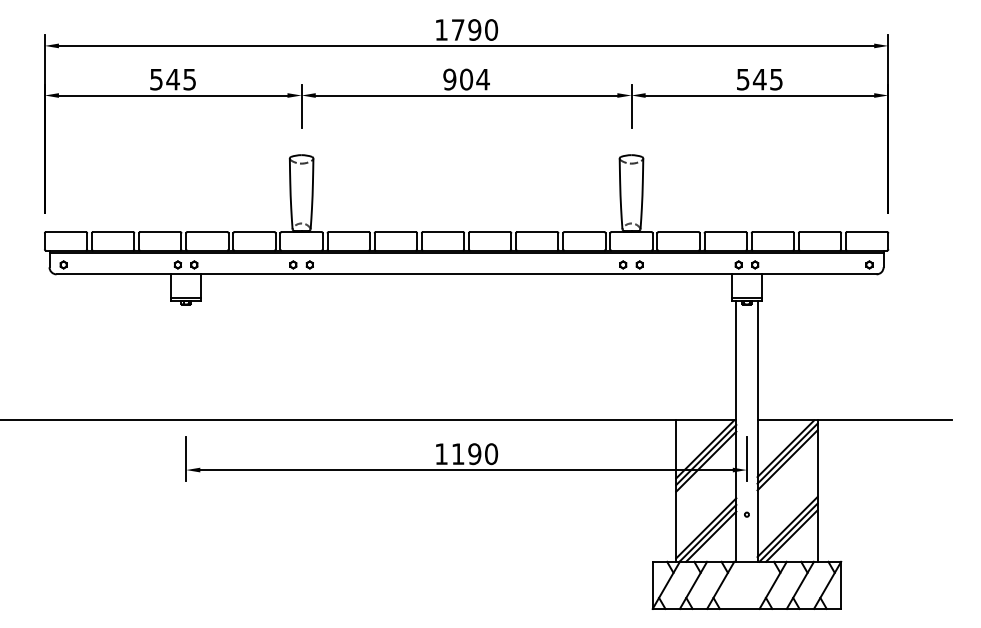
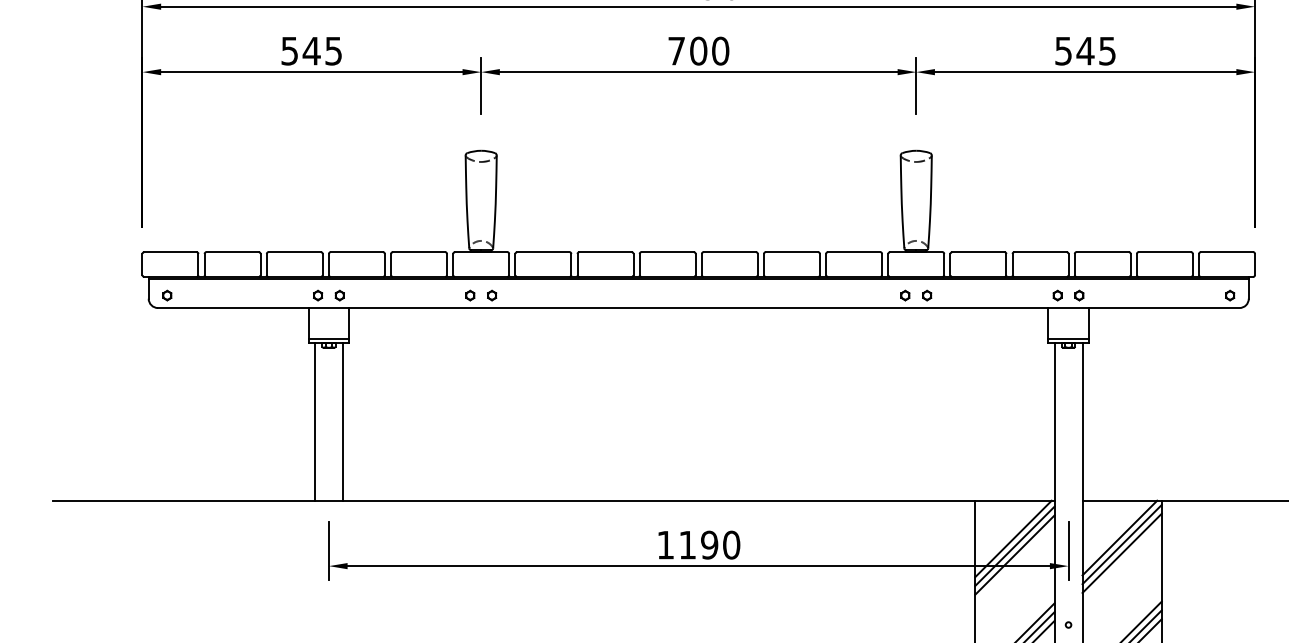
text: (466, 79) -> (698, 51), 904 -> 700
line: (175, 360) -> (314, 421), added
line: (196, 360) -> (342, 421), added

